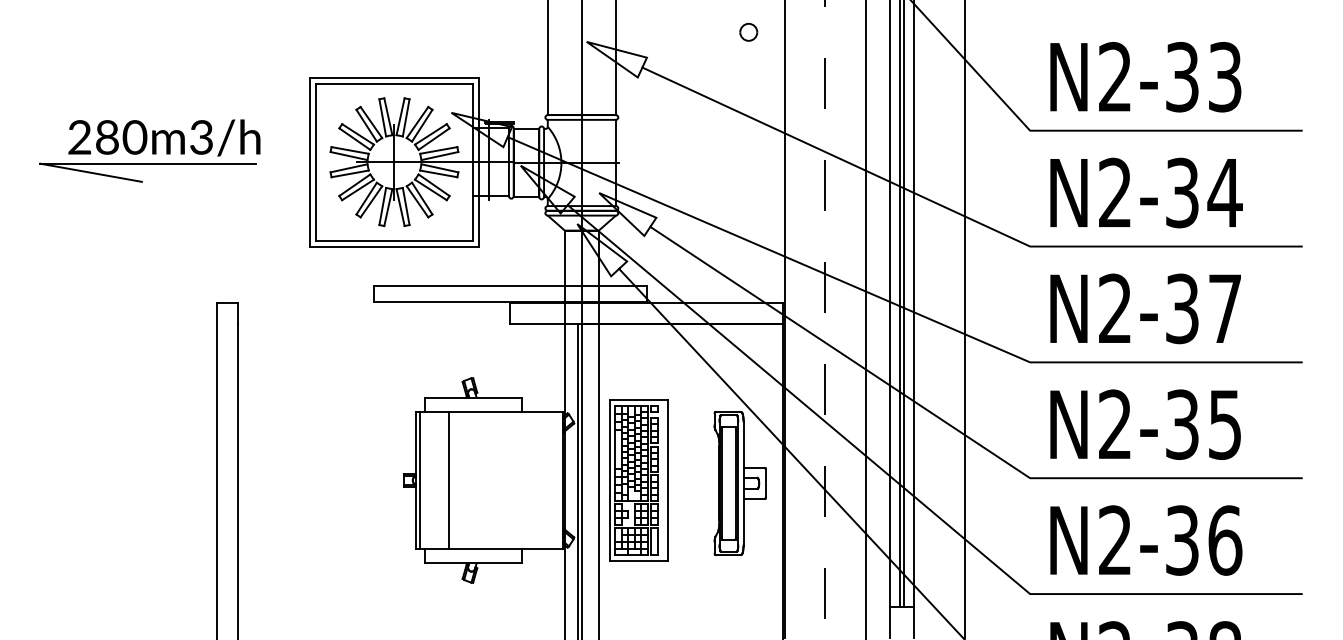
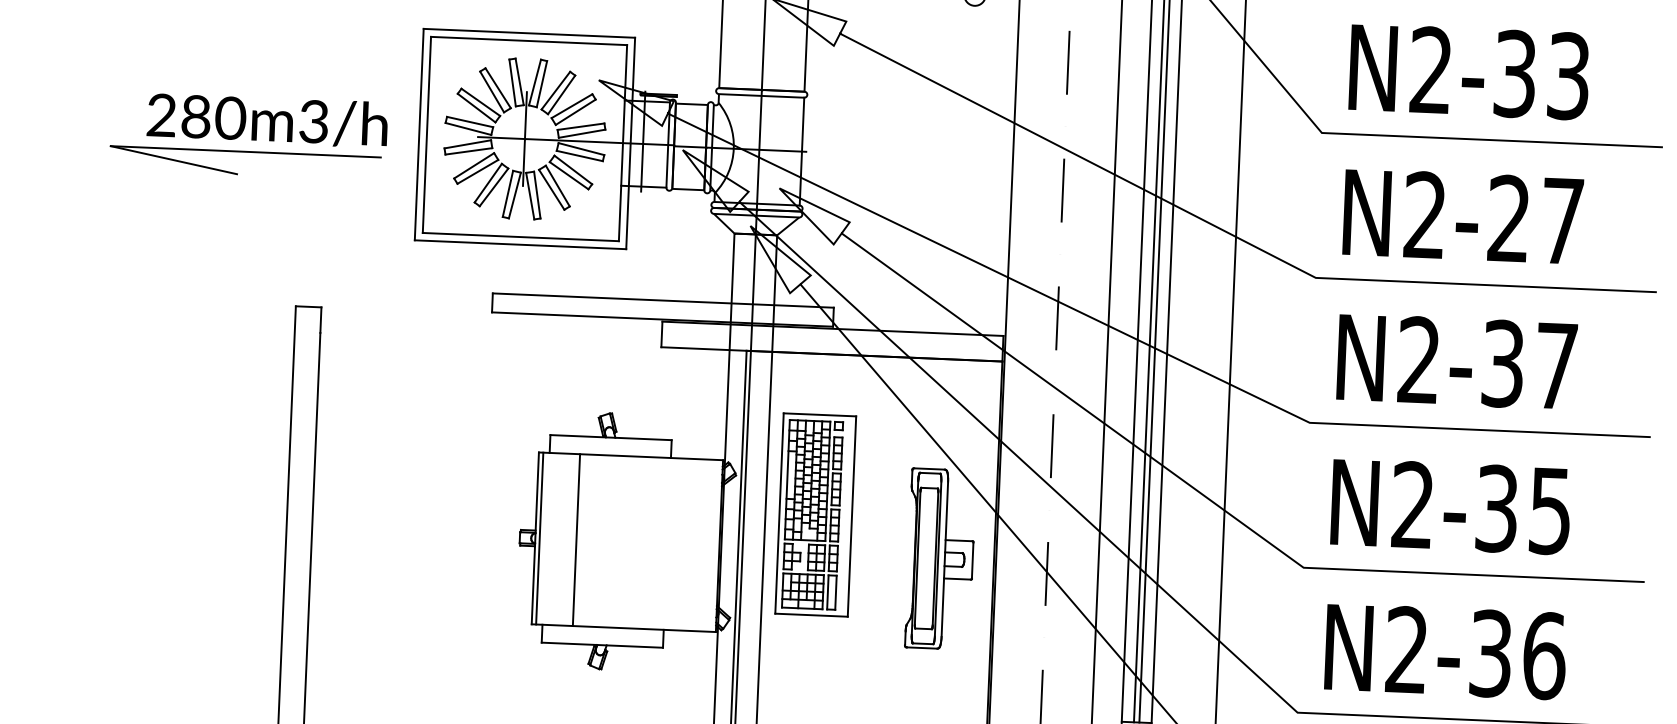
part: (149, 150) -> (248, 135), moved
text: (1204, 192) -> (1536, 219), N2-34 -> N2-27
part: (638, 480) -> (815, 515), moved

